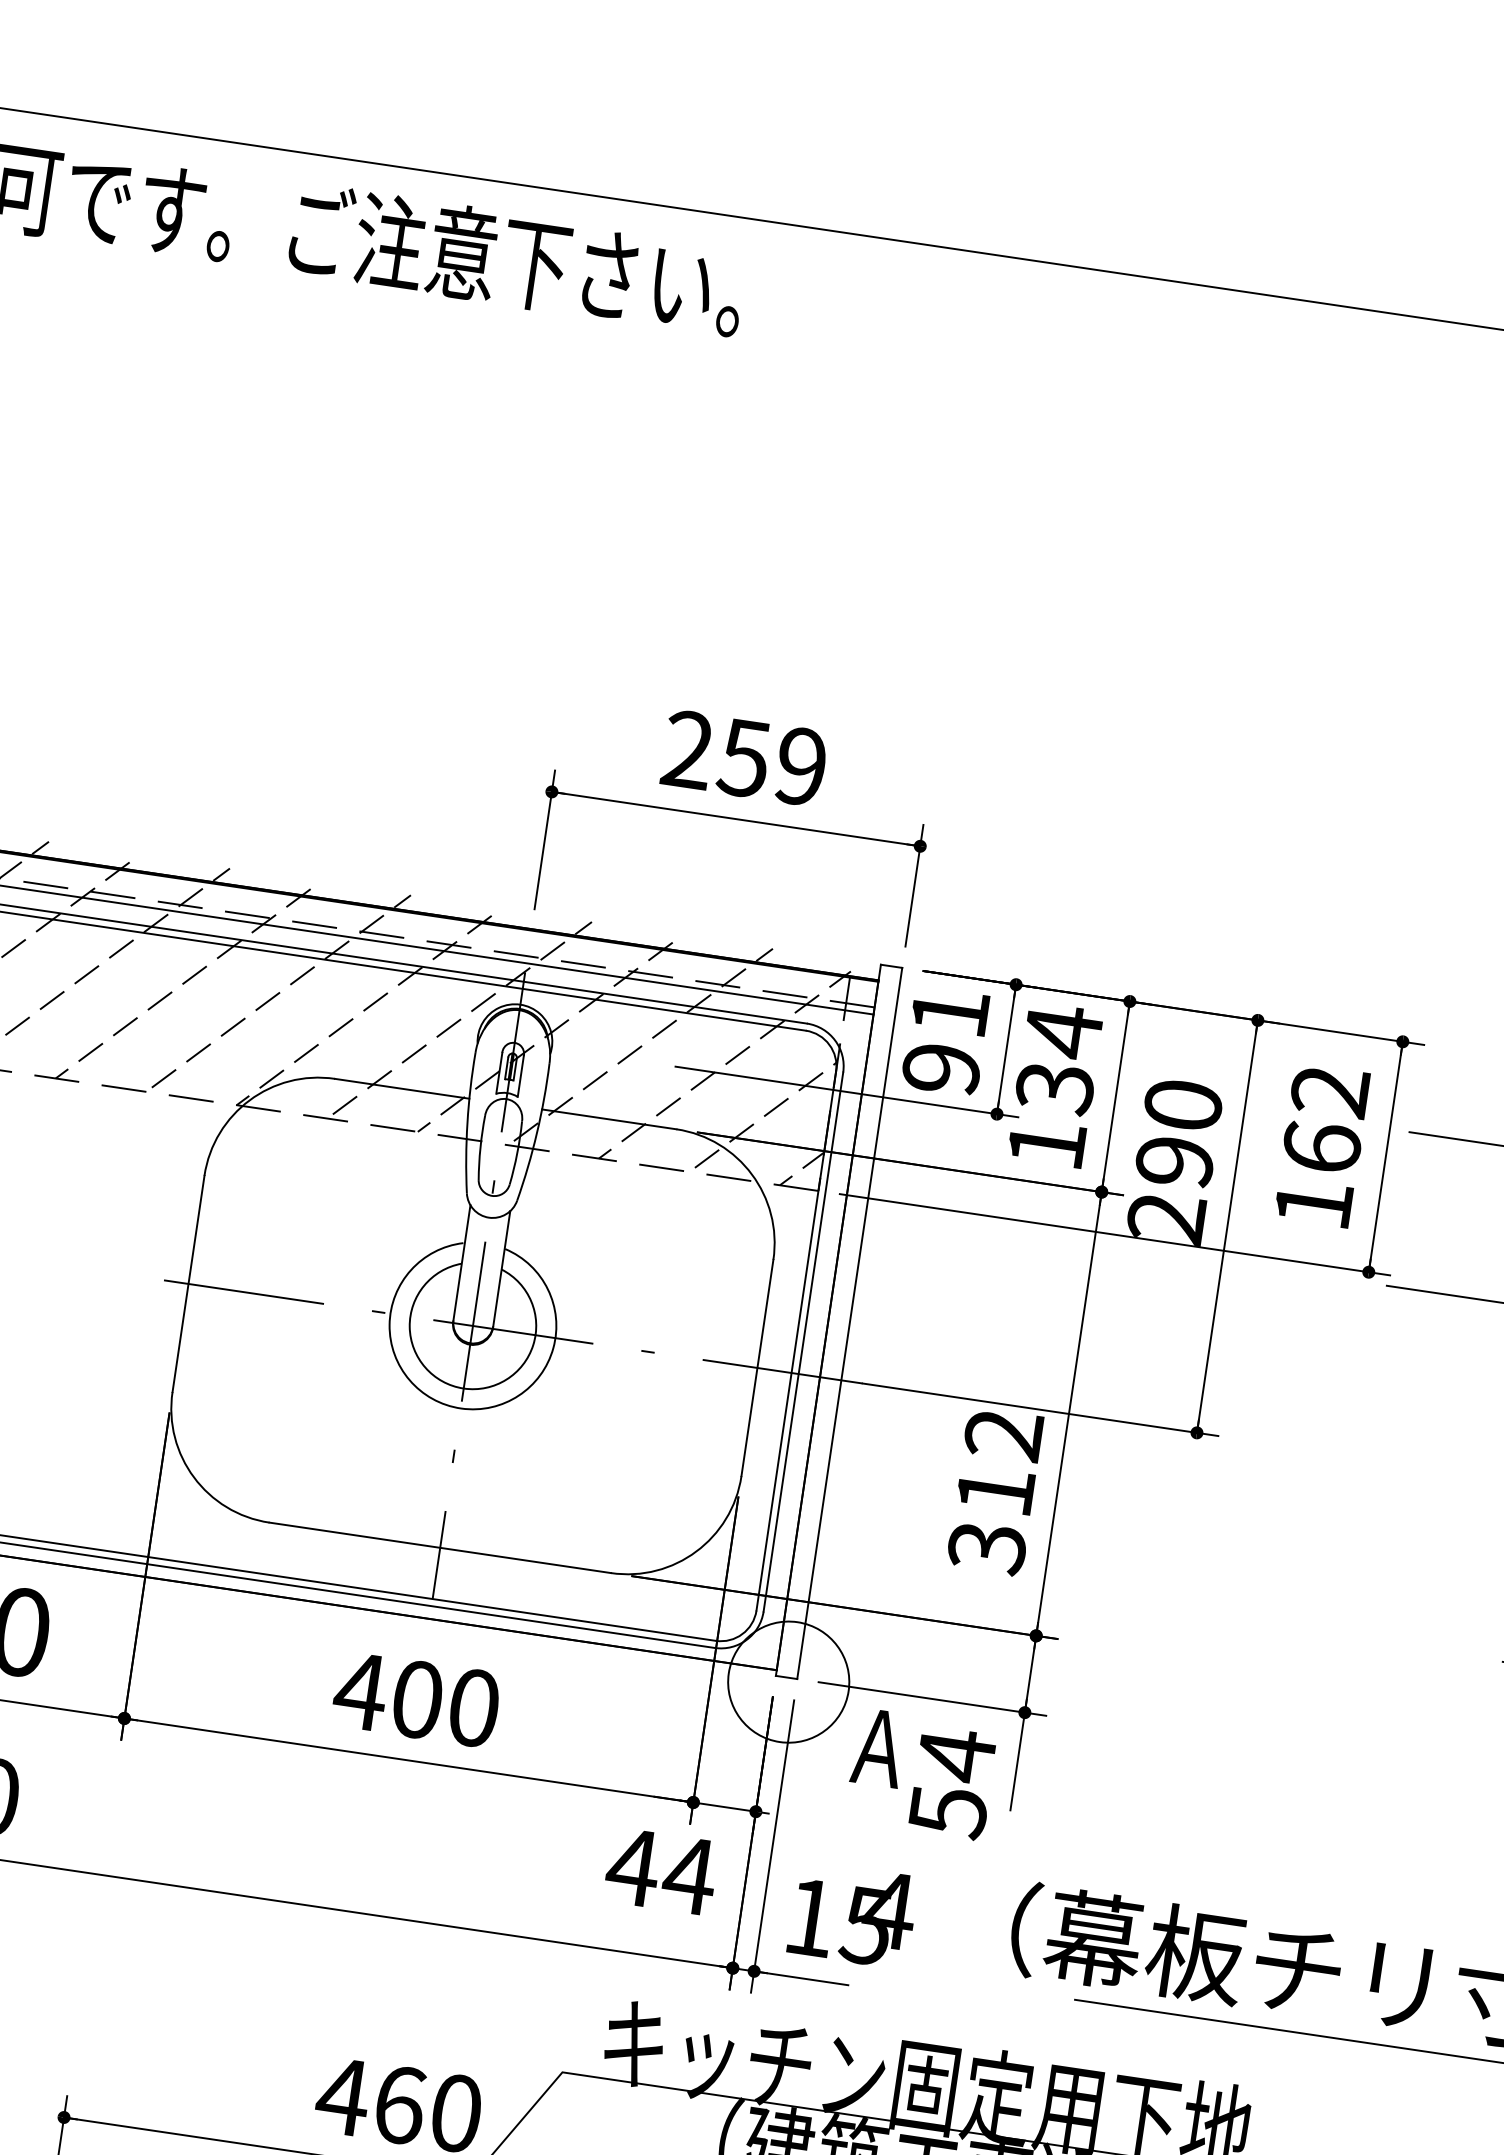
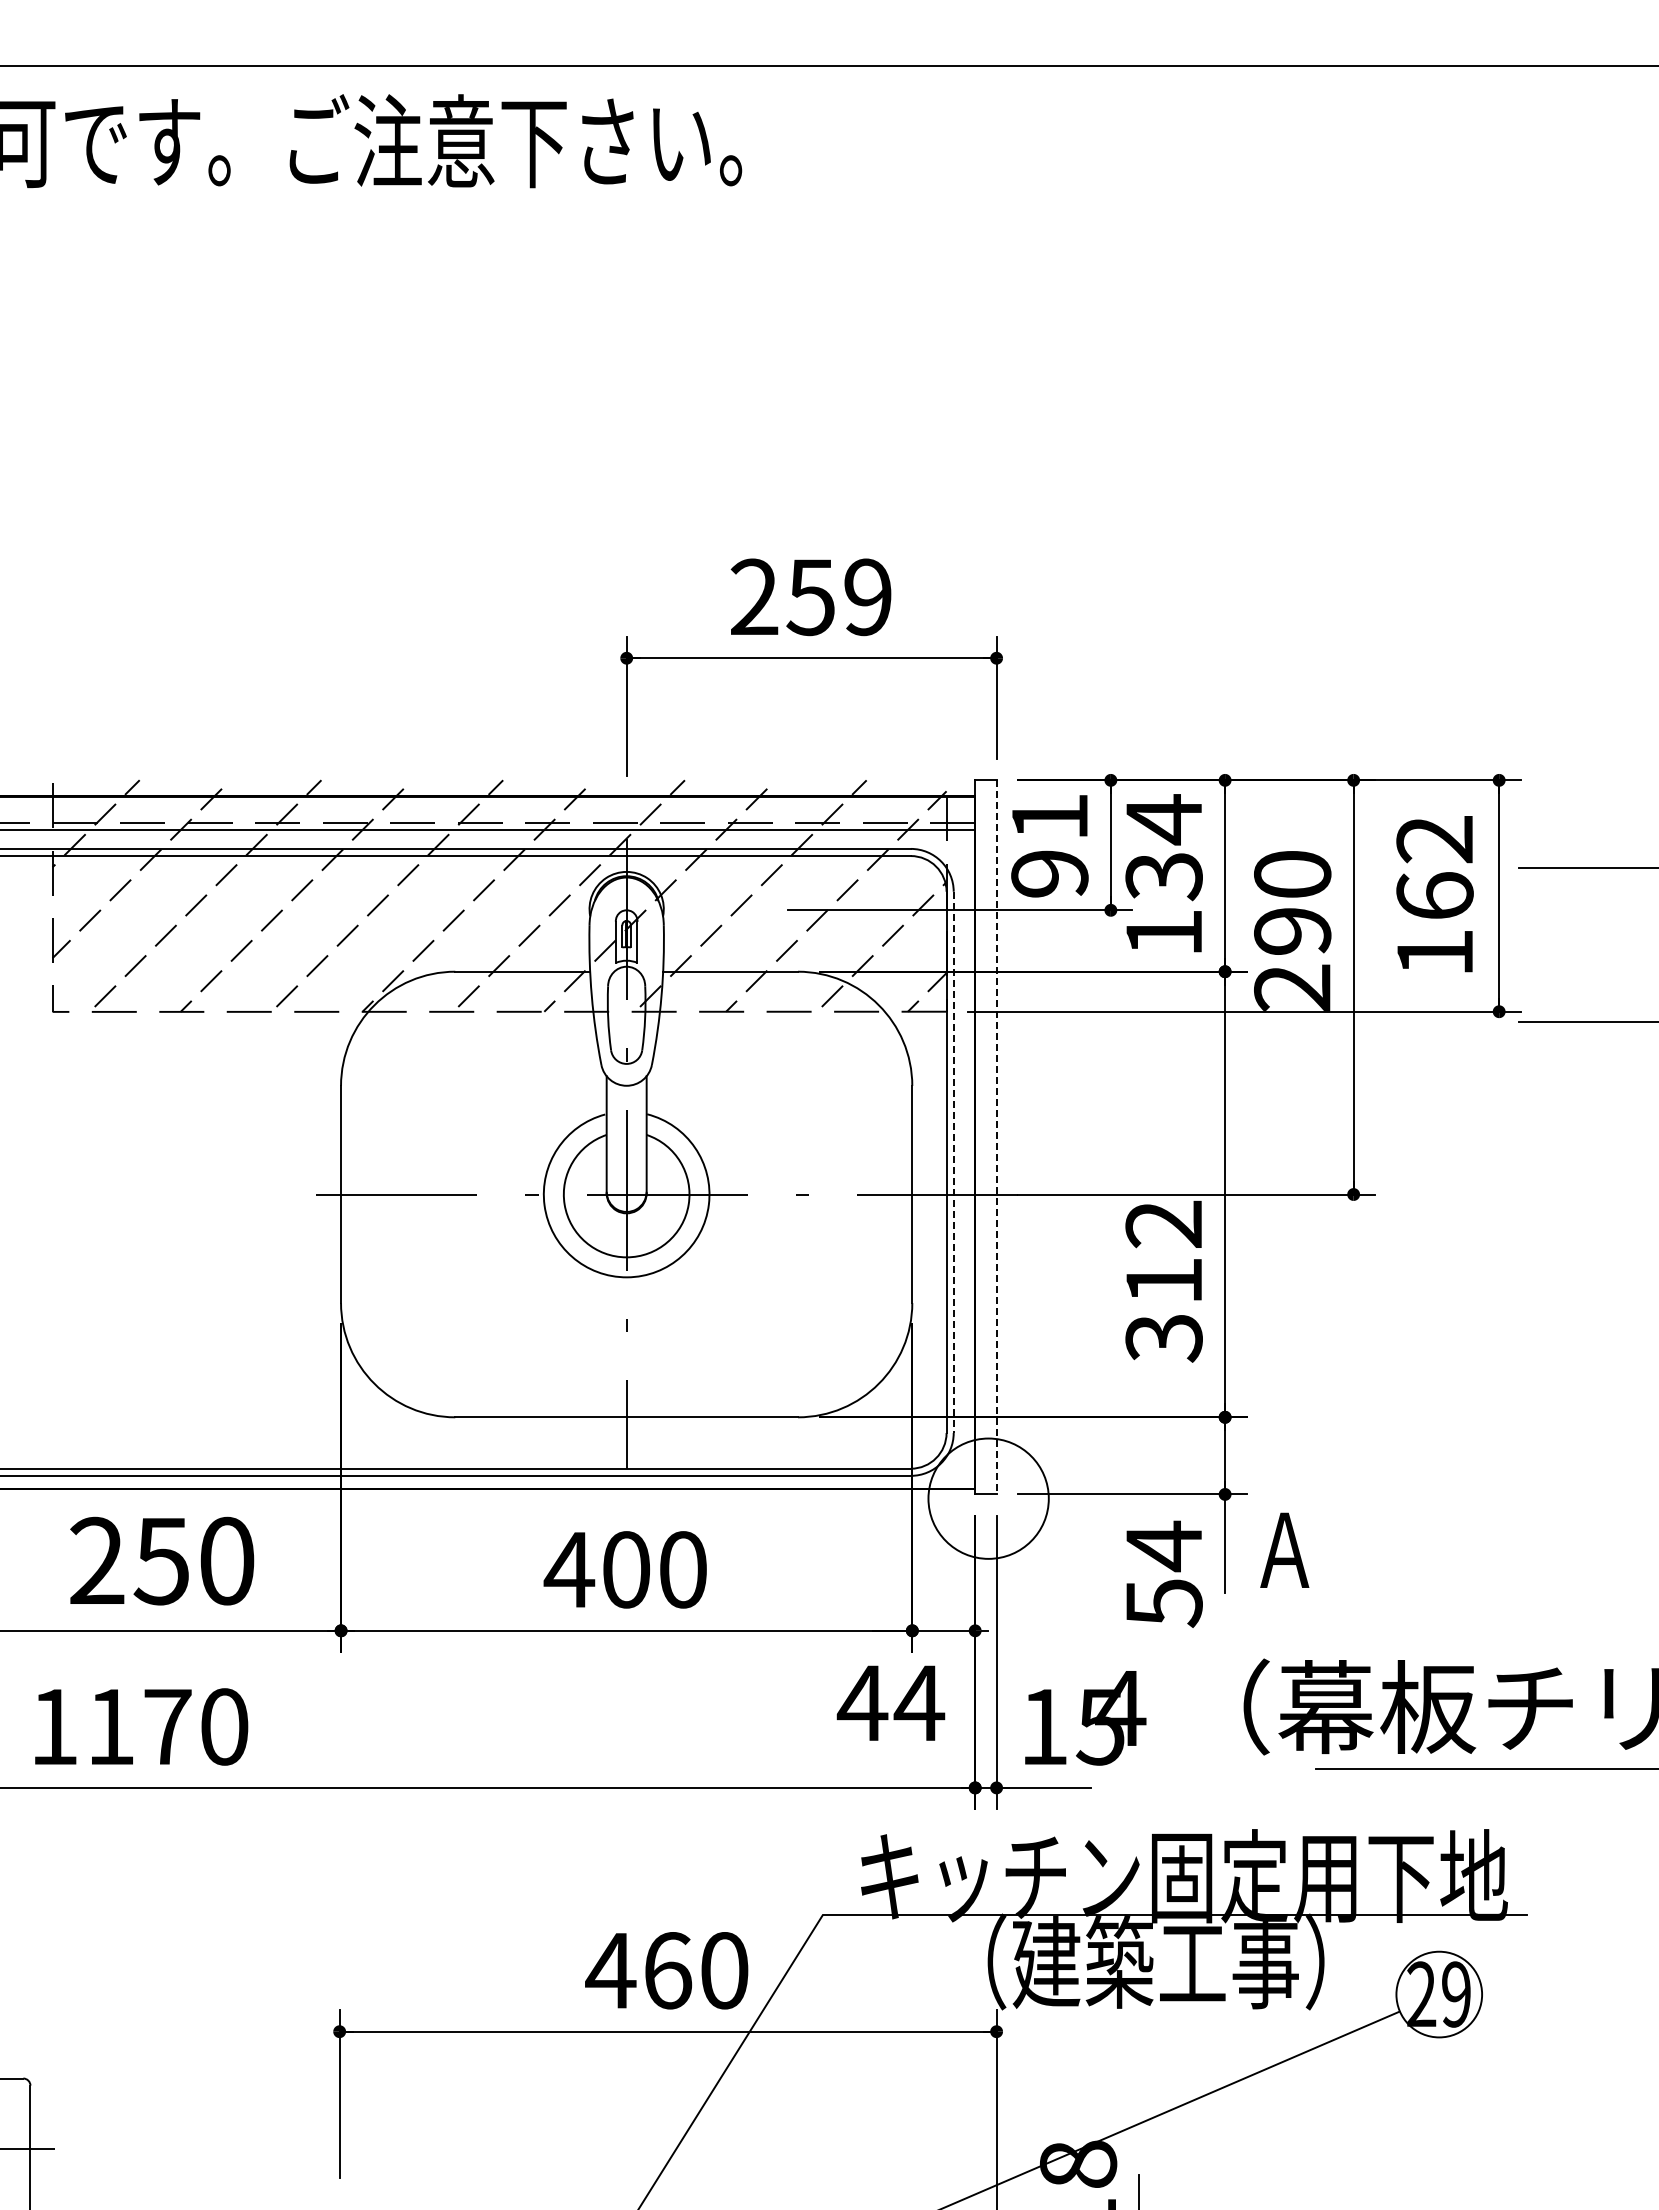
line: (849, 1323) -> (996, 1137), solid -> dashed
line: (803, 1342) -> (953, 1162), solid -> dashed
text: (878, 1747) -> (1284, 1549), moved

